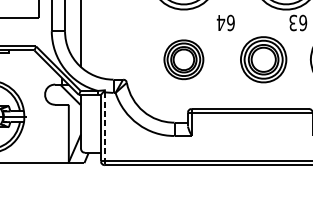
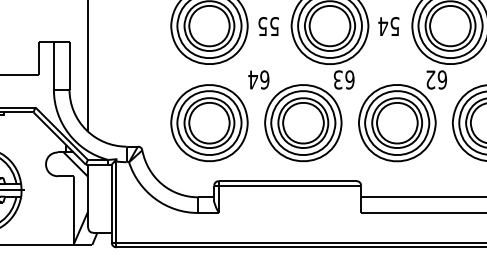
part: (183, 59) -> (209, 123), size x1.67
part: (263, 59) -> (303, 123), size x1.43
line: (104, 128) -> (116, 204), dashed -> solid

